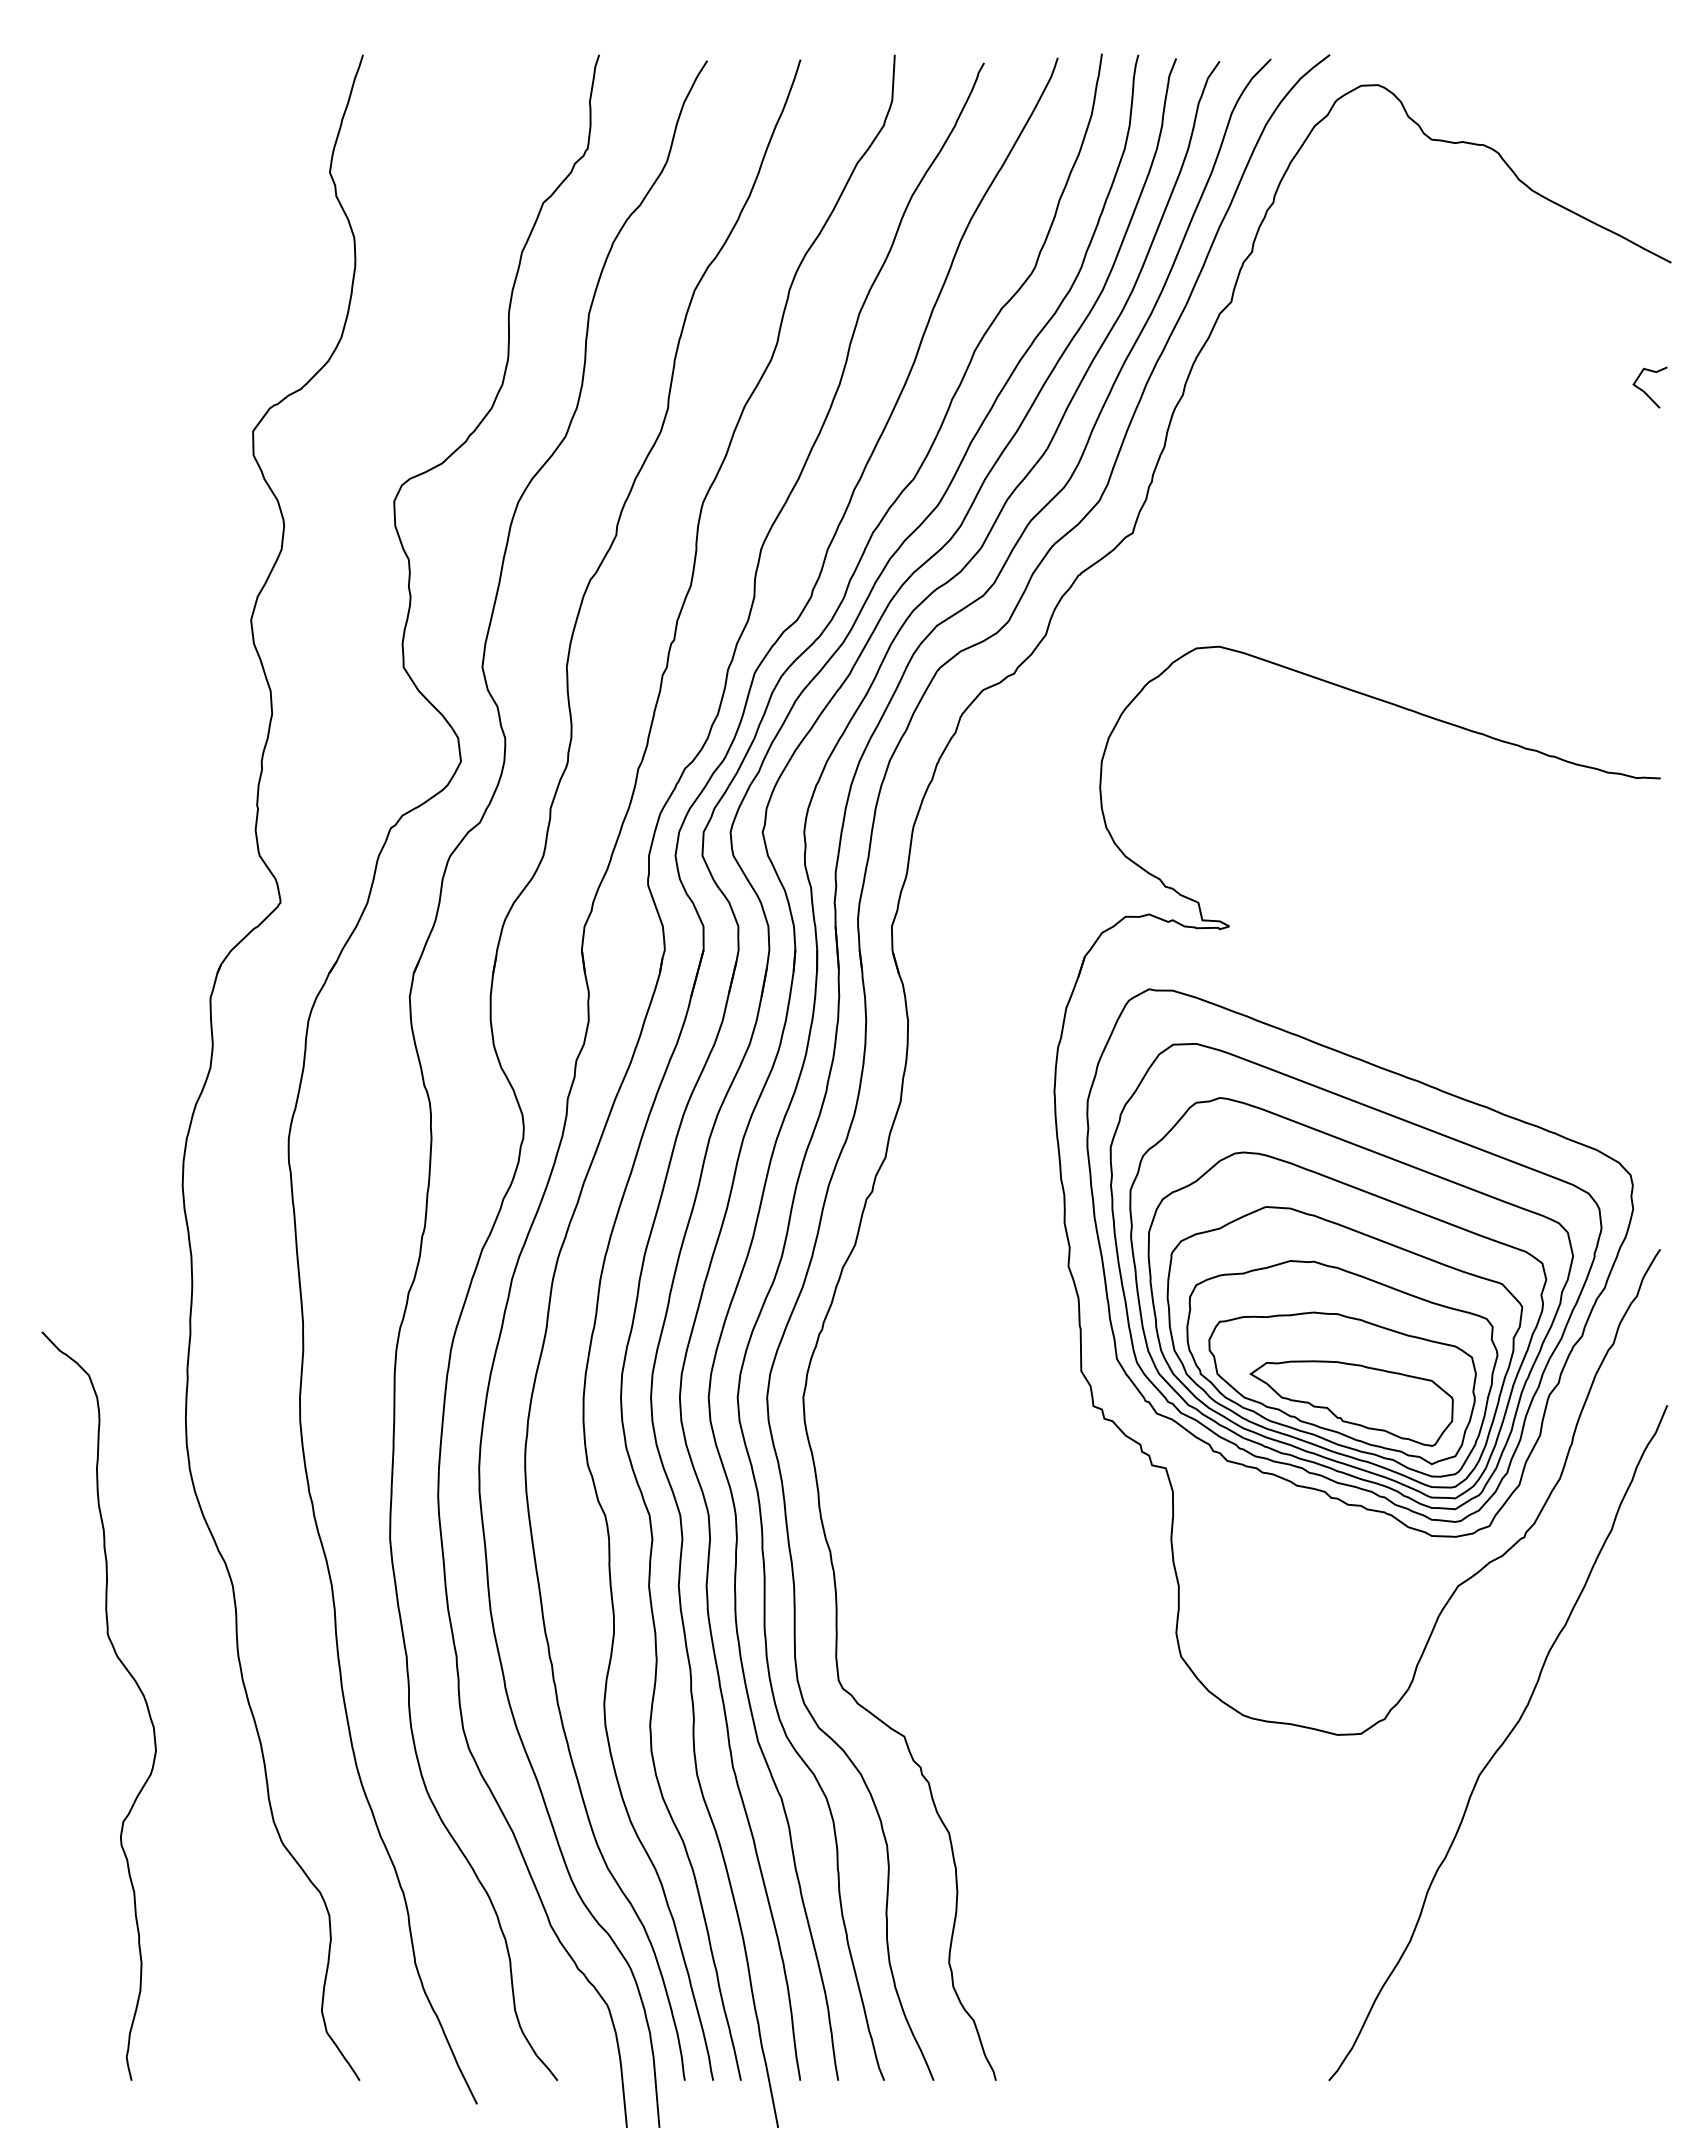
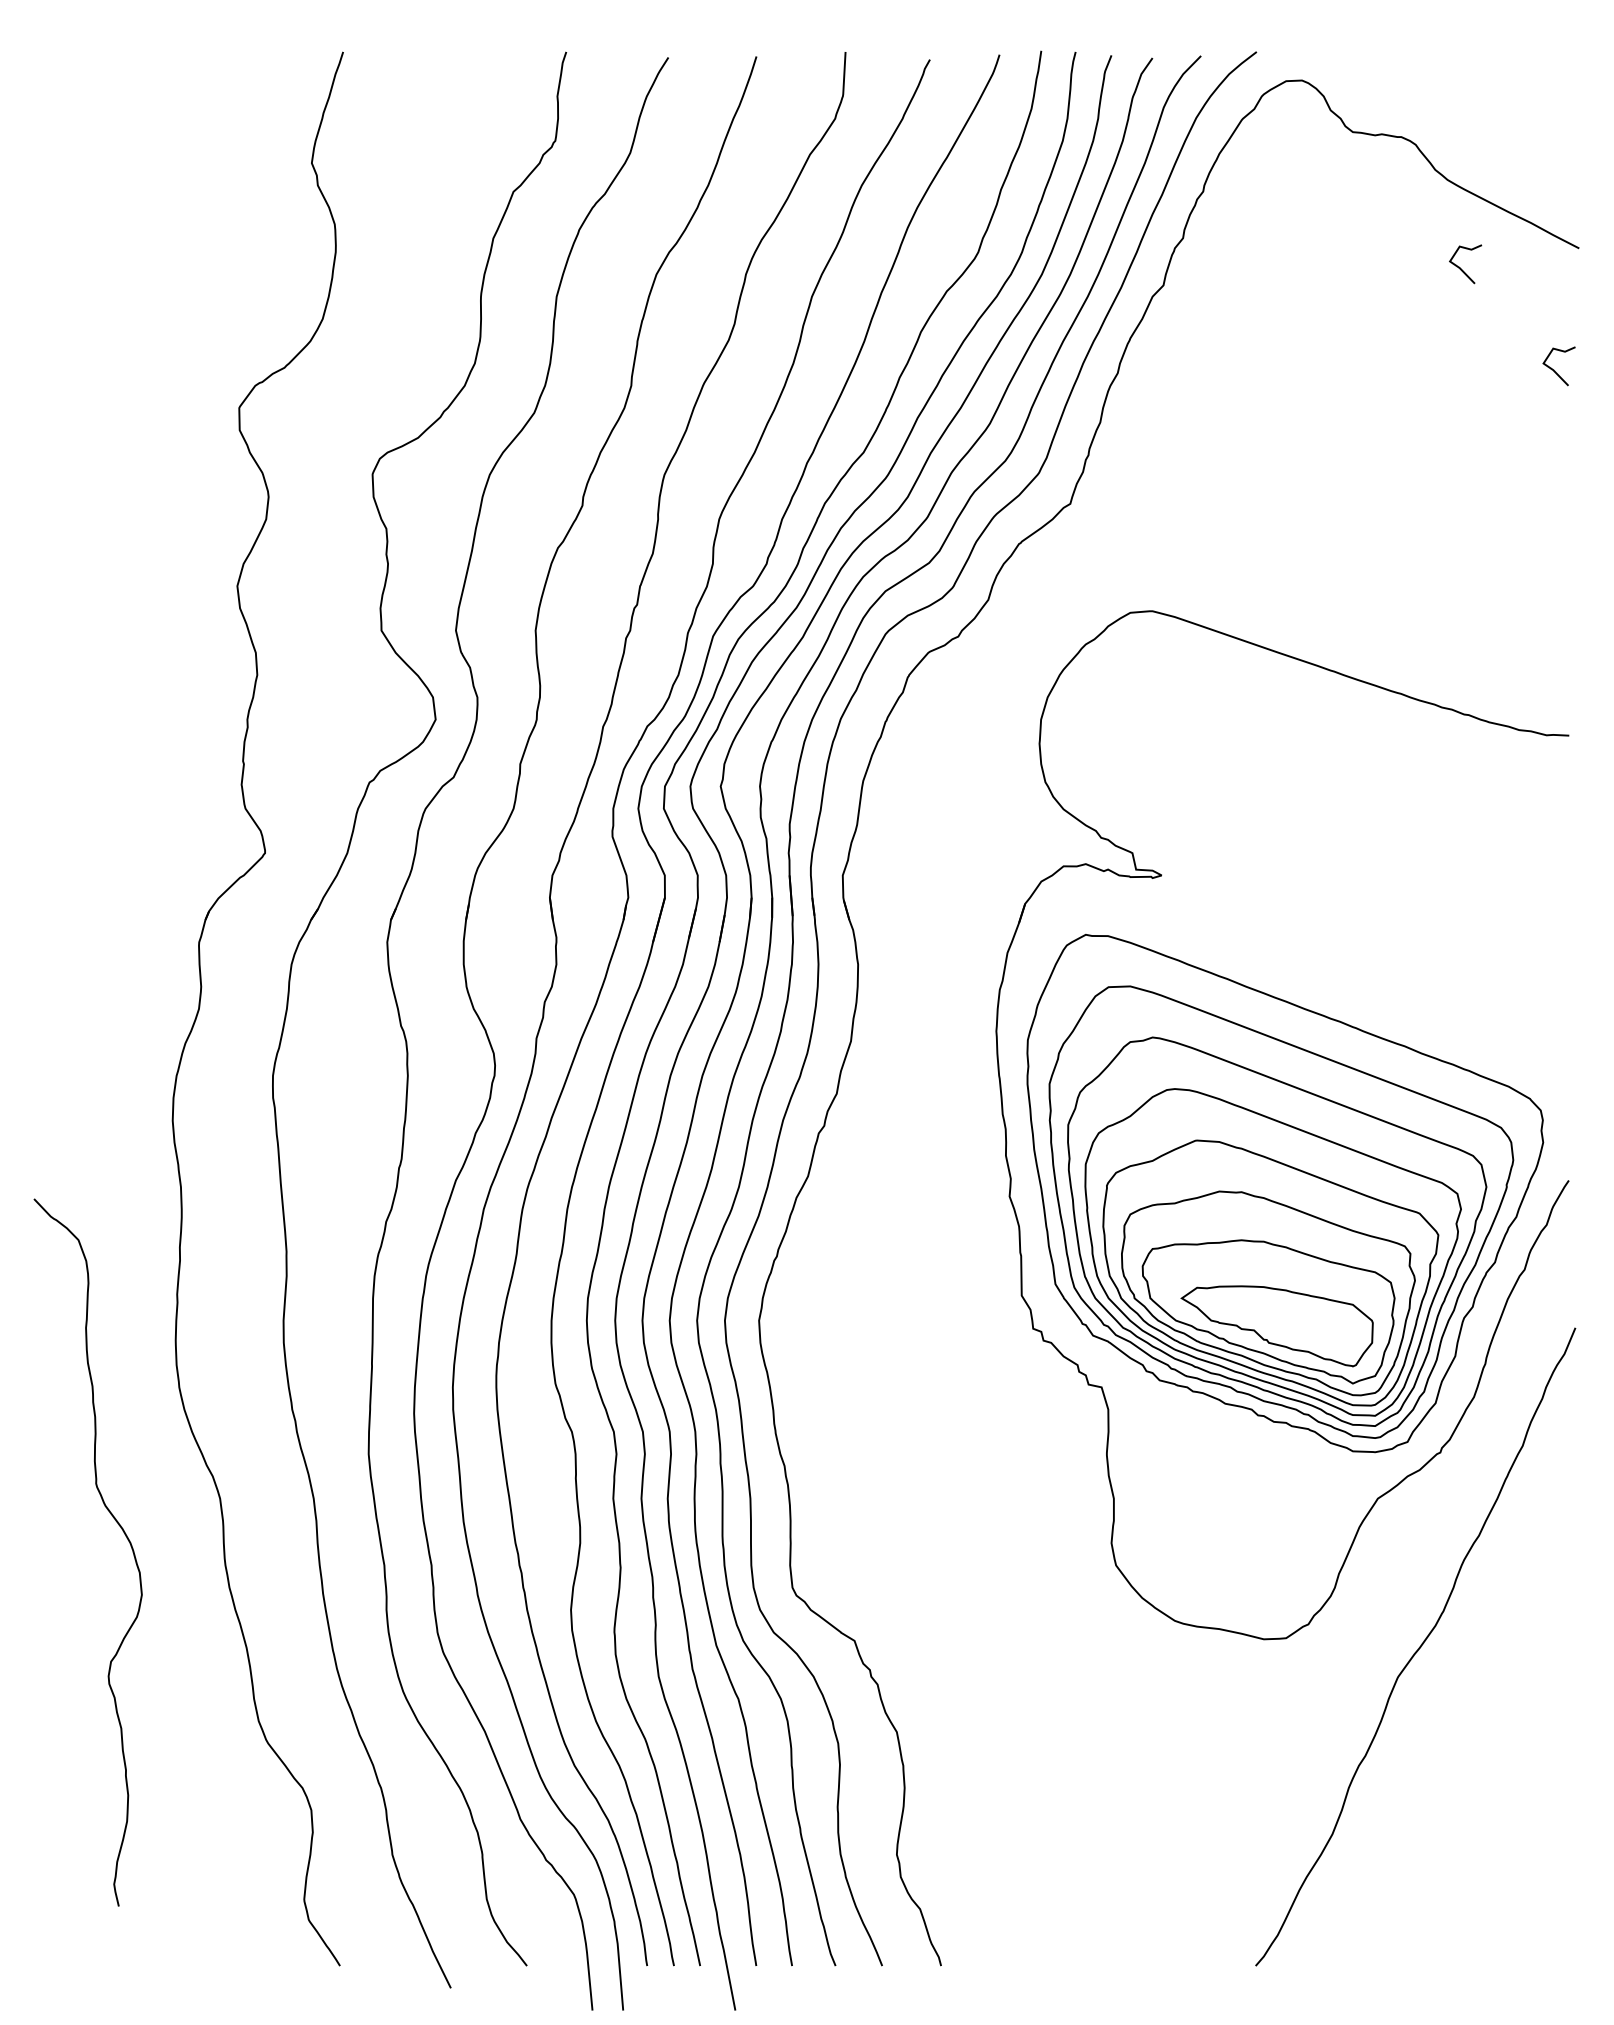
curve: (1546, 283) -> (1461, 267), added
curve: (136, 1685) -> (123, 1533), moved

